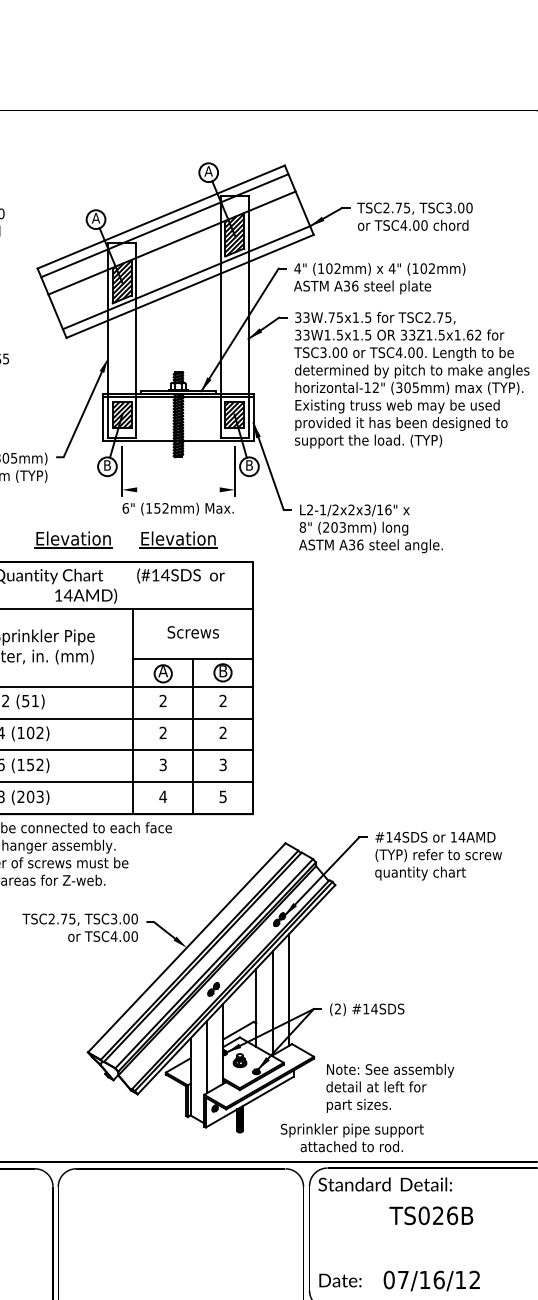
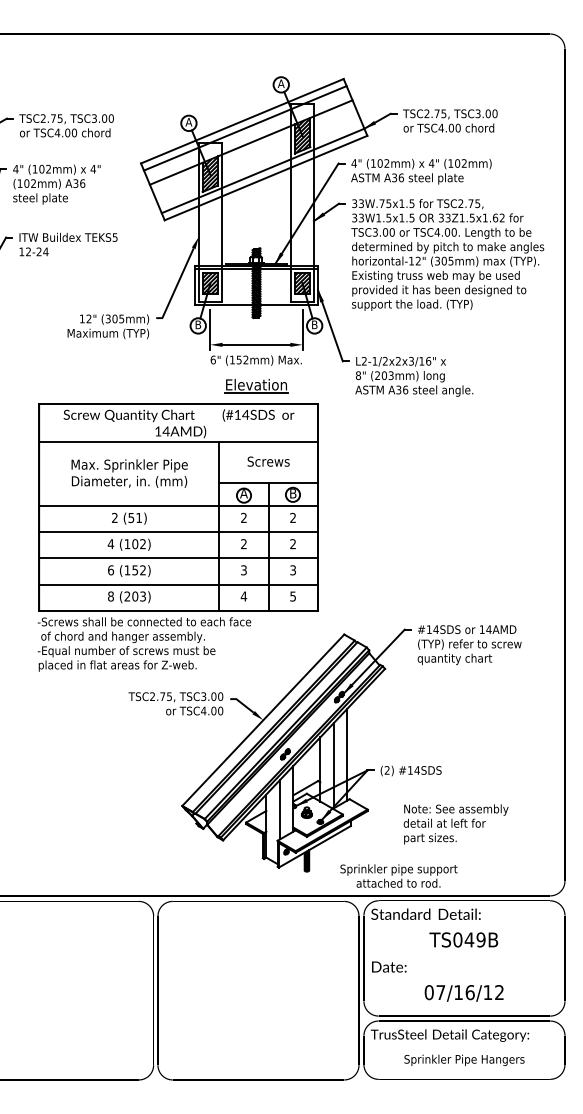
line: (178, 489) -> (256, 344), added
part: (73, 540) -> (170, 386), removed
text: (389, 1088) -> (455, 824), moved
text: (444, 1215) -> (474, 939), TS026B -> TS049B
text: (340, 1279) -> (389, 966), moved

